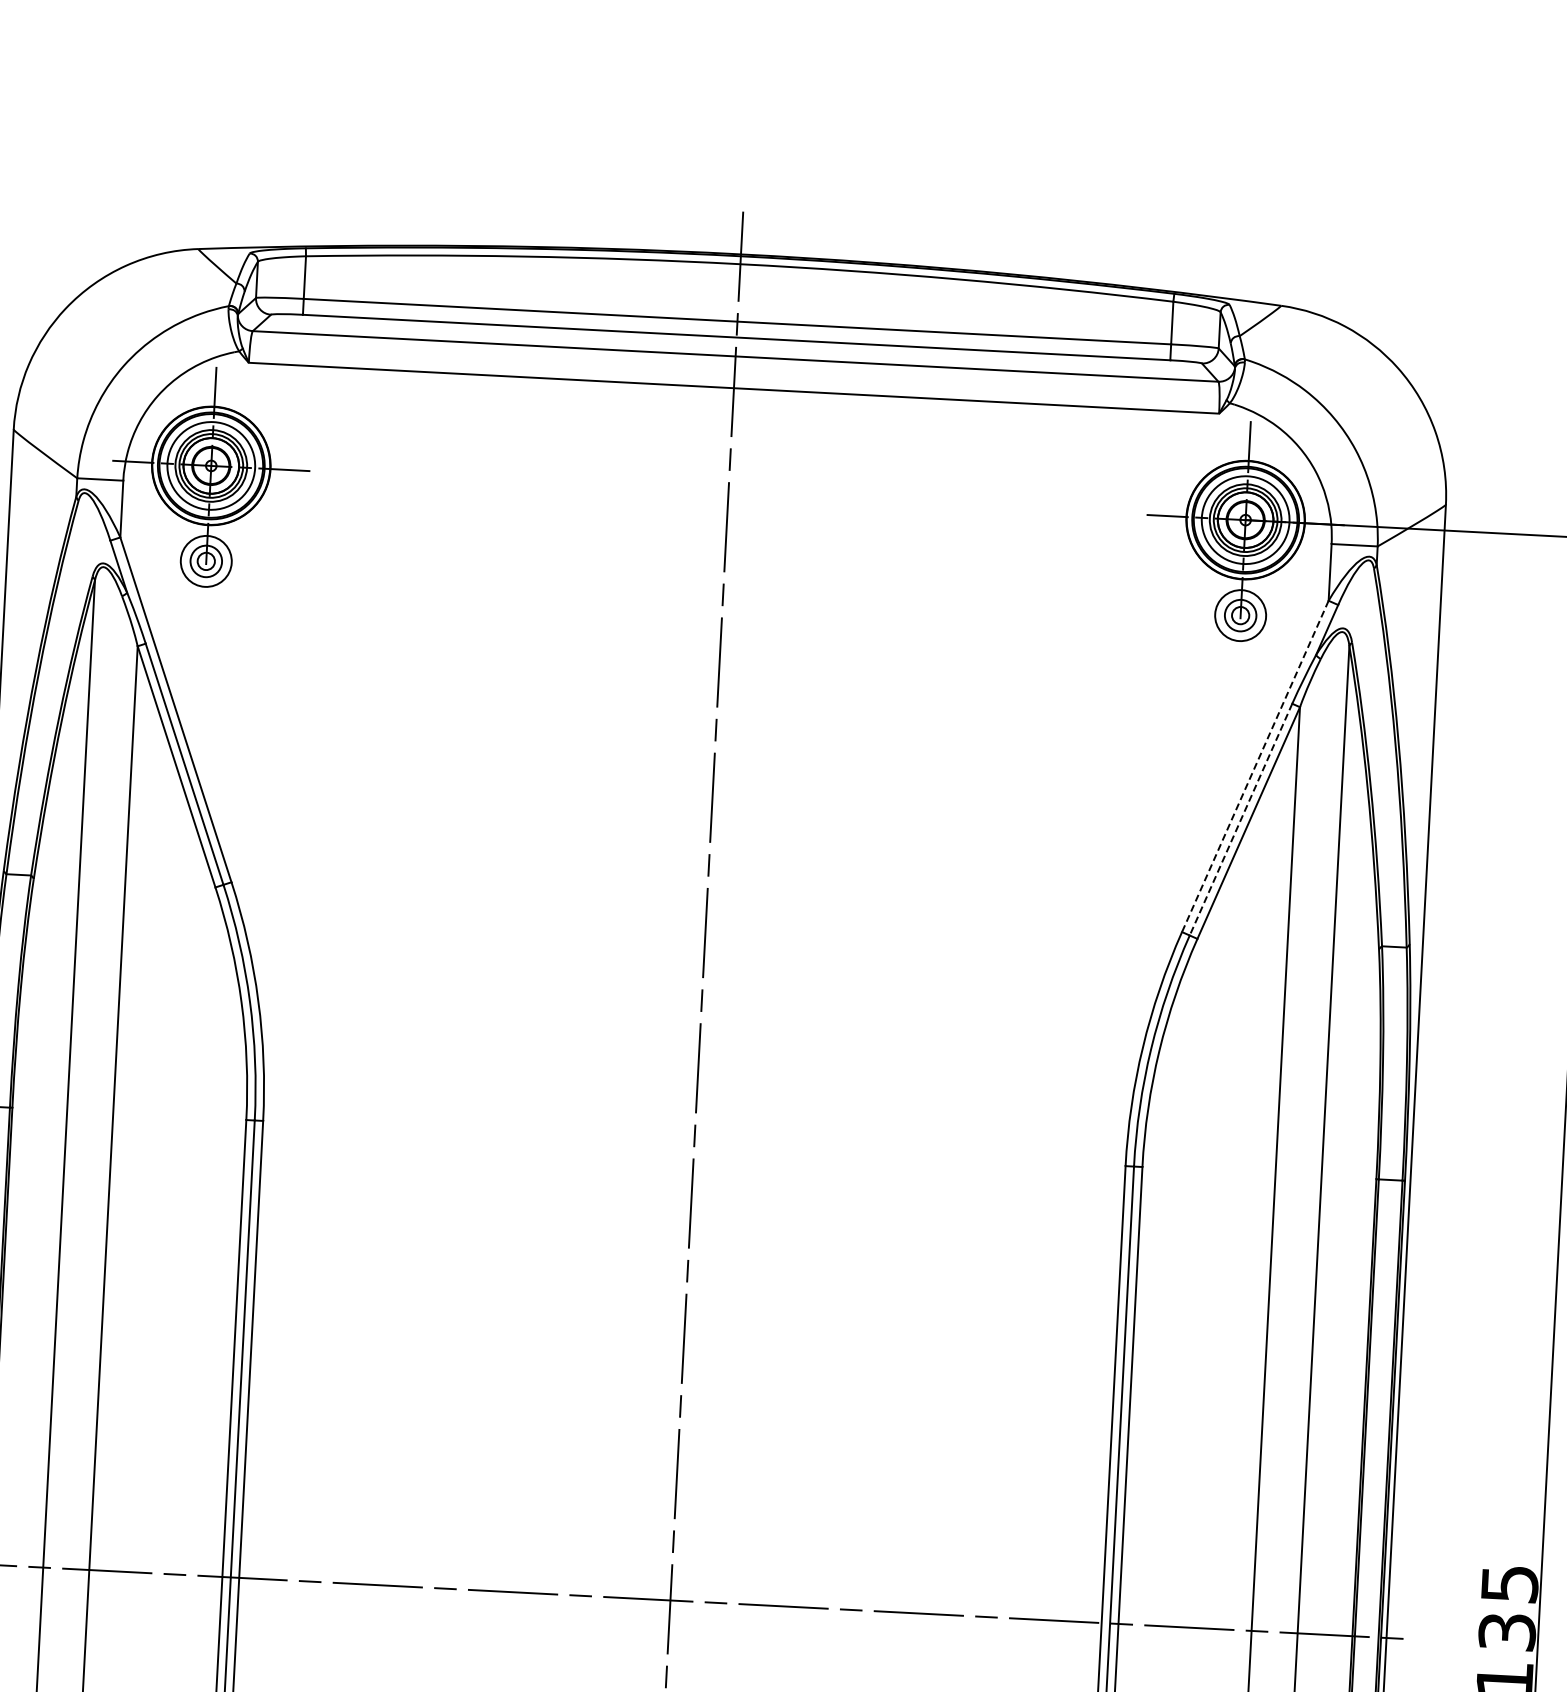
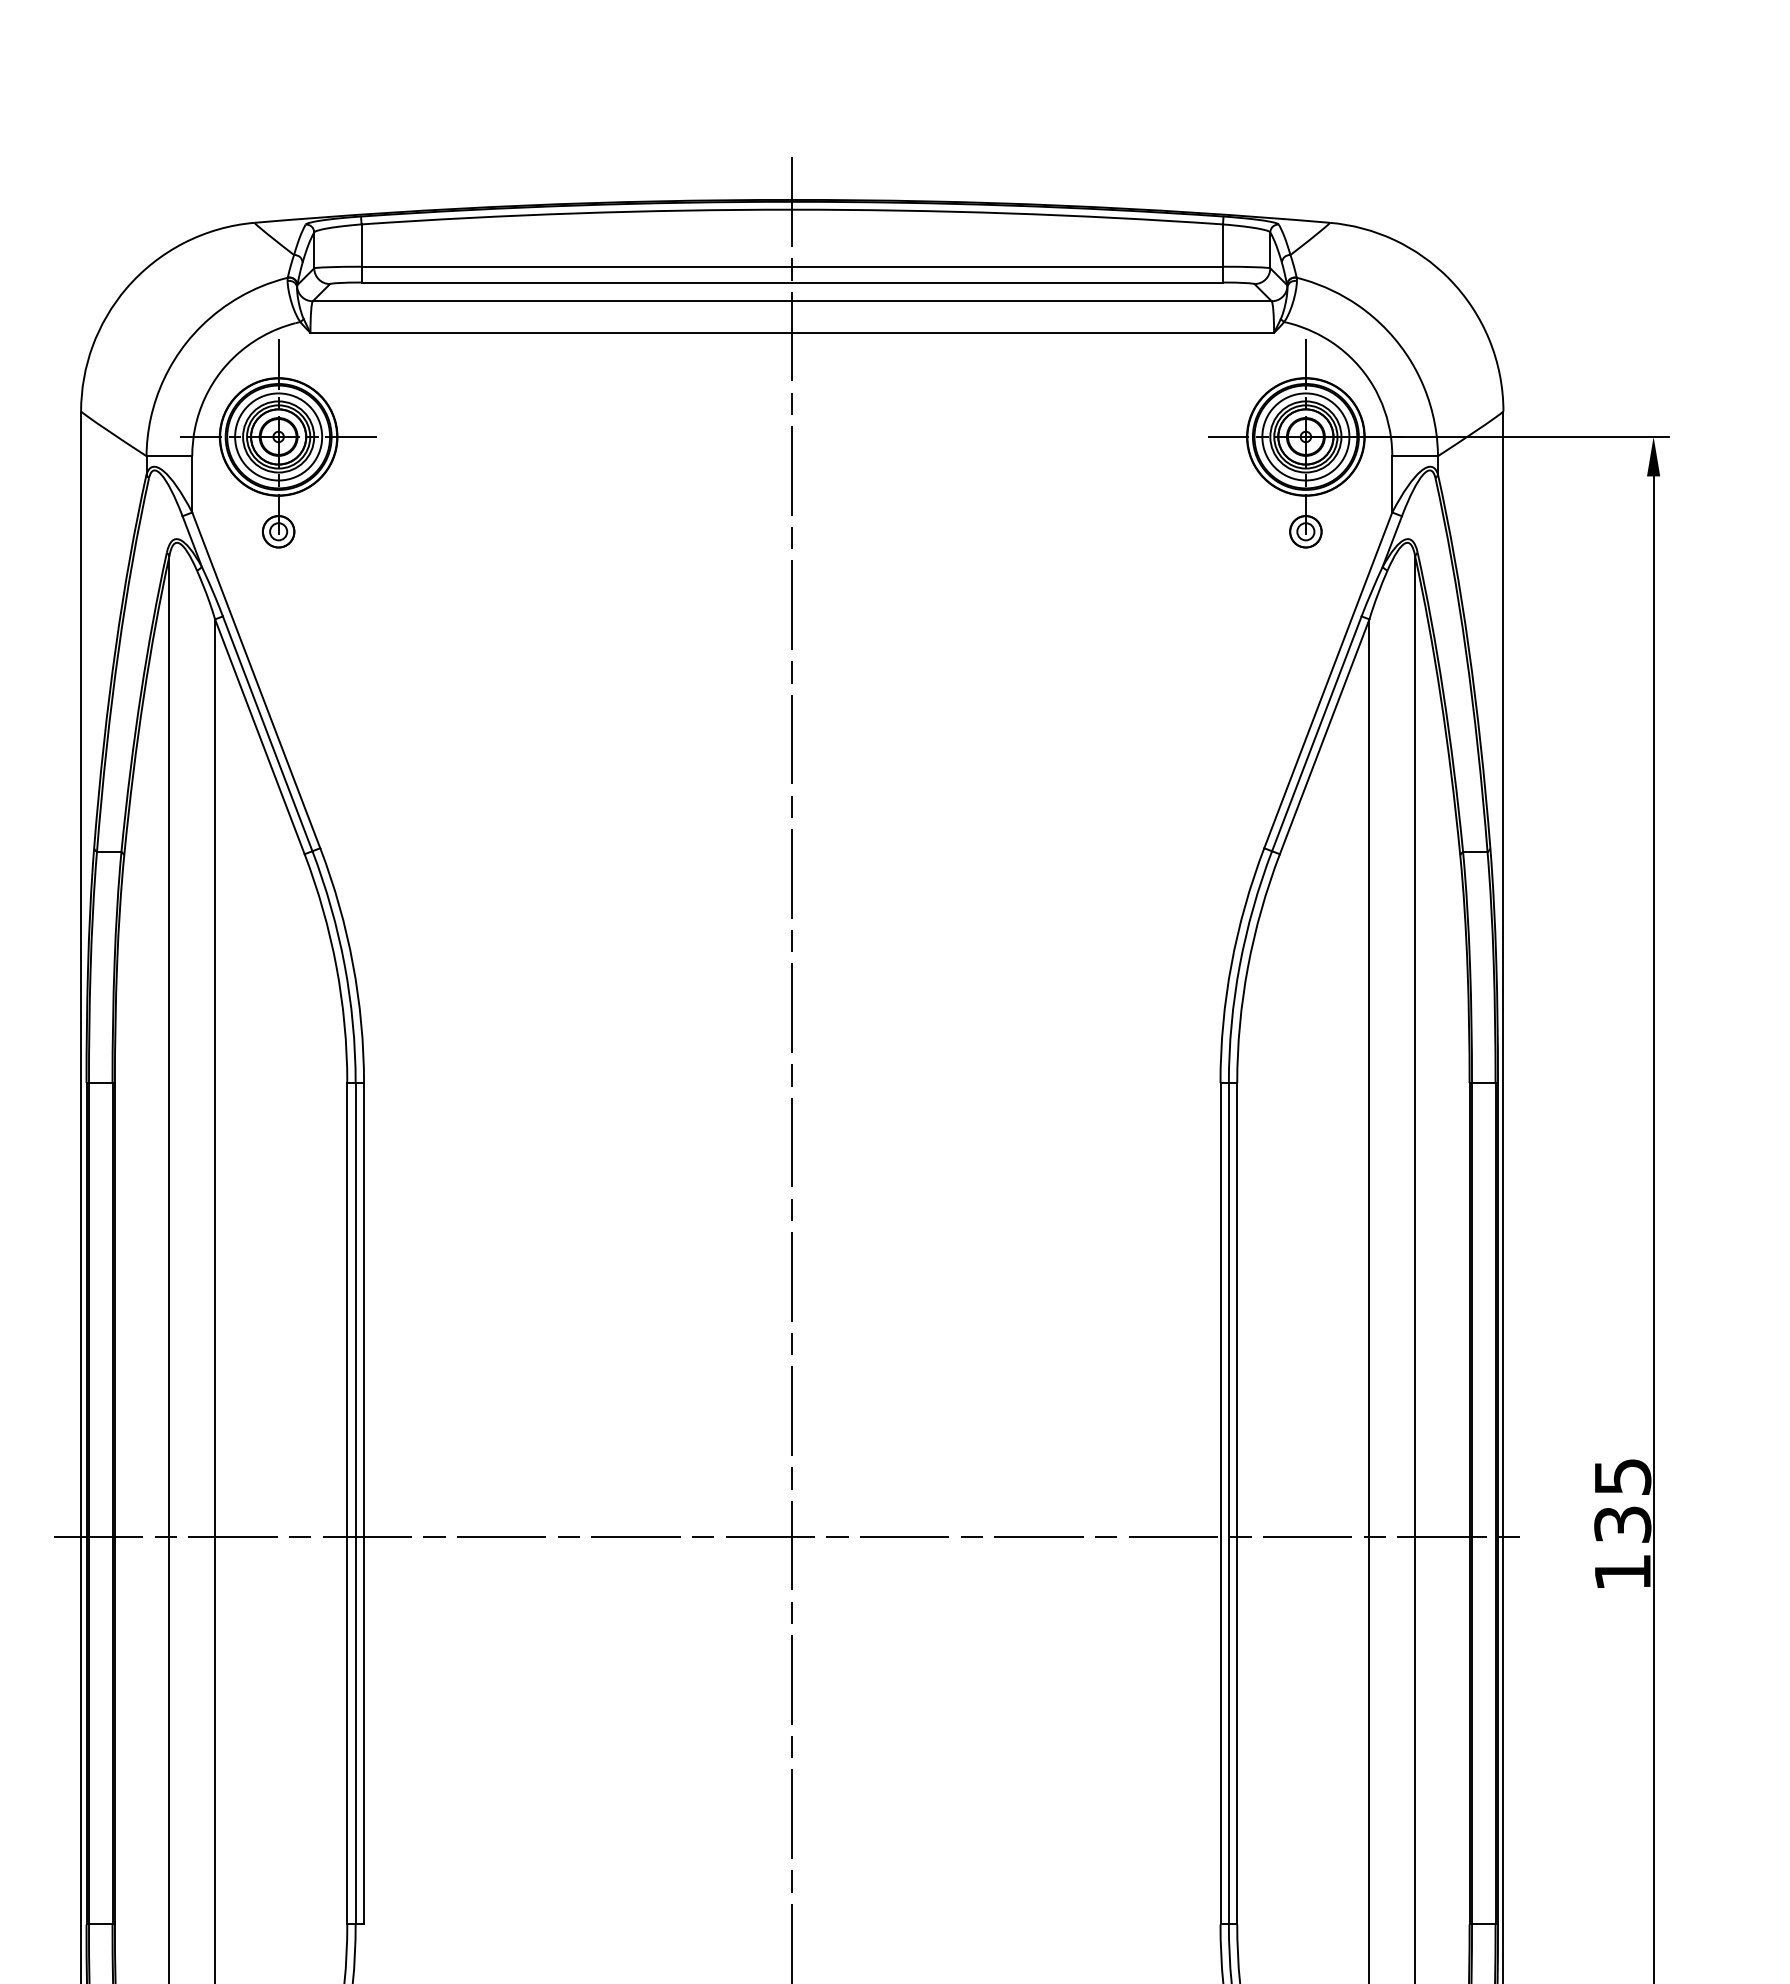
circle: (206, 561) -> (278, 531), size x0.62
circle: (1240, 615) -> (1305, 531), size x0.62
line: (1255, 766) -> (1328, 680), dashed -> solid
line: (1240, 819) -> (1316, 733), dashed -> solid

